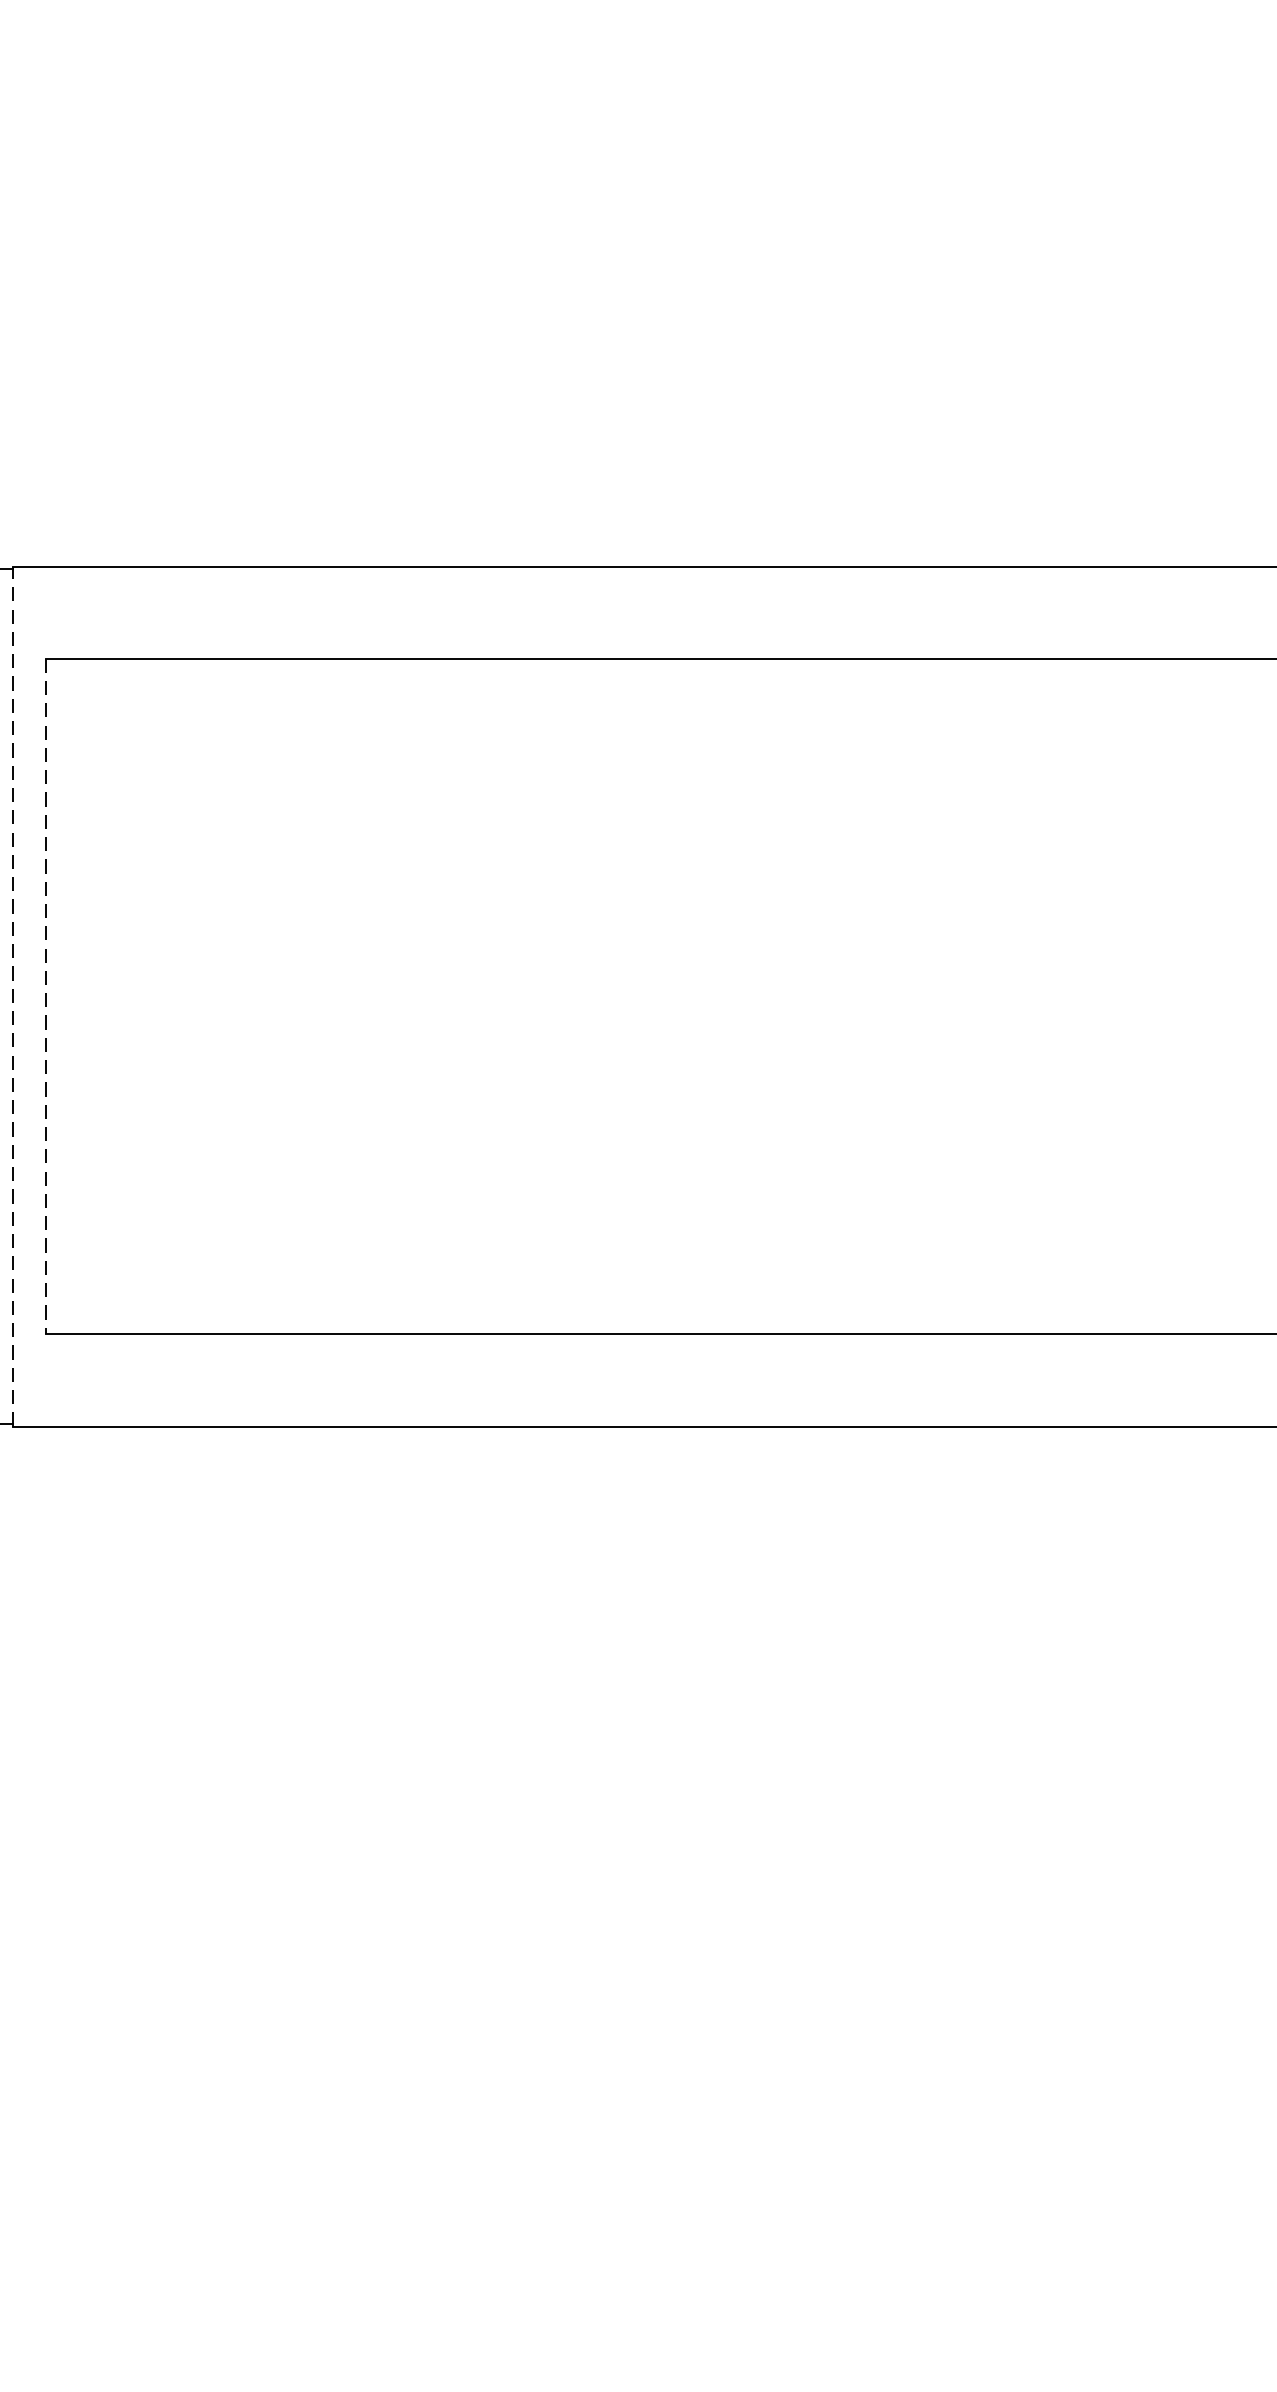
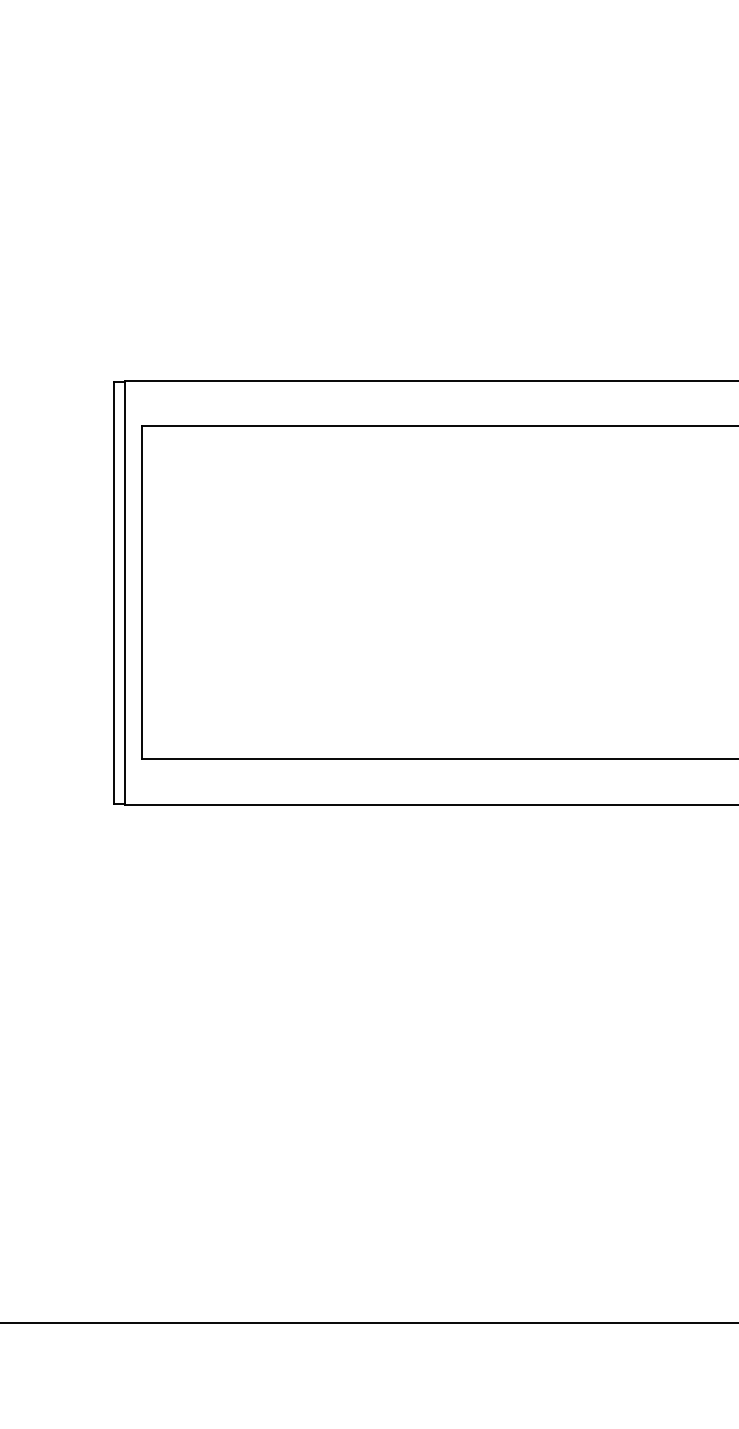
line: (13, 996) -> (125, 592), dashed -> solid
line: (45, 996) -> (141, 592), dashed -> solid

